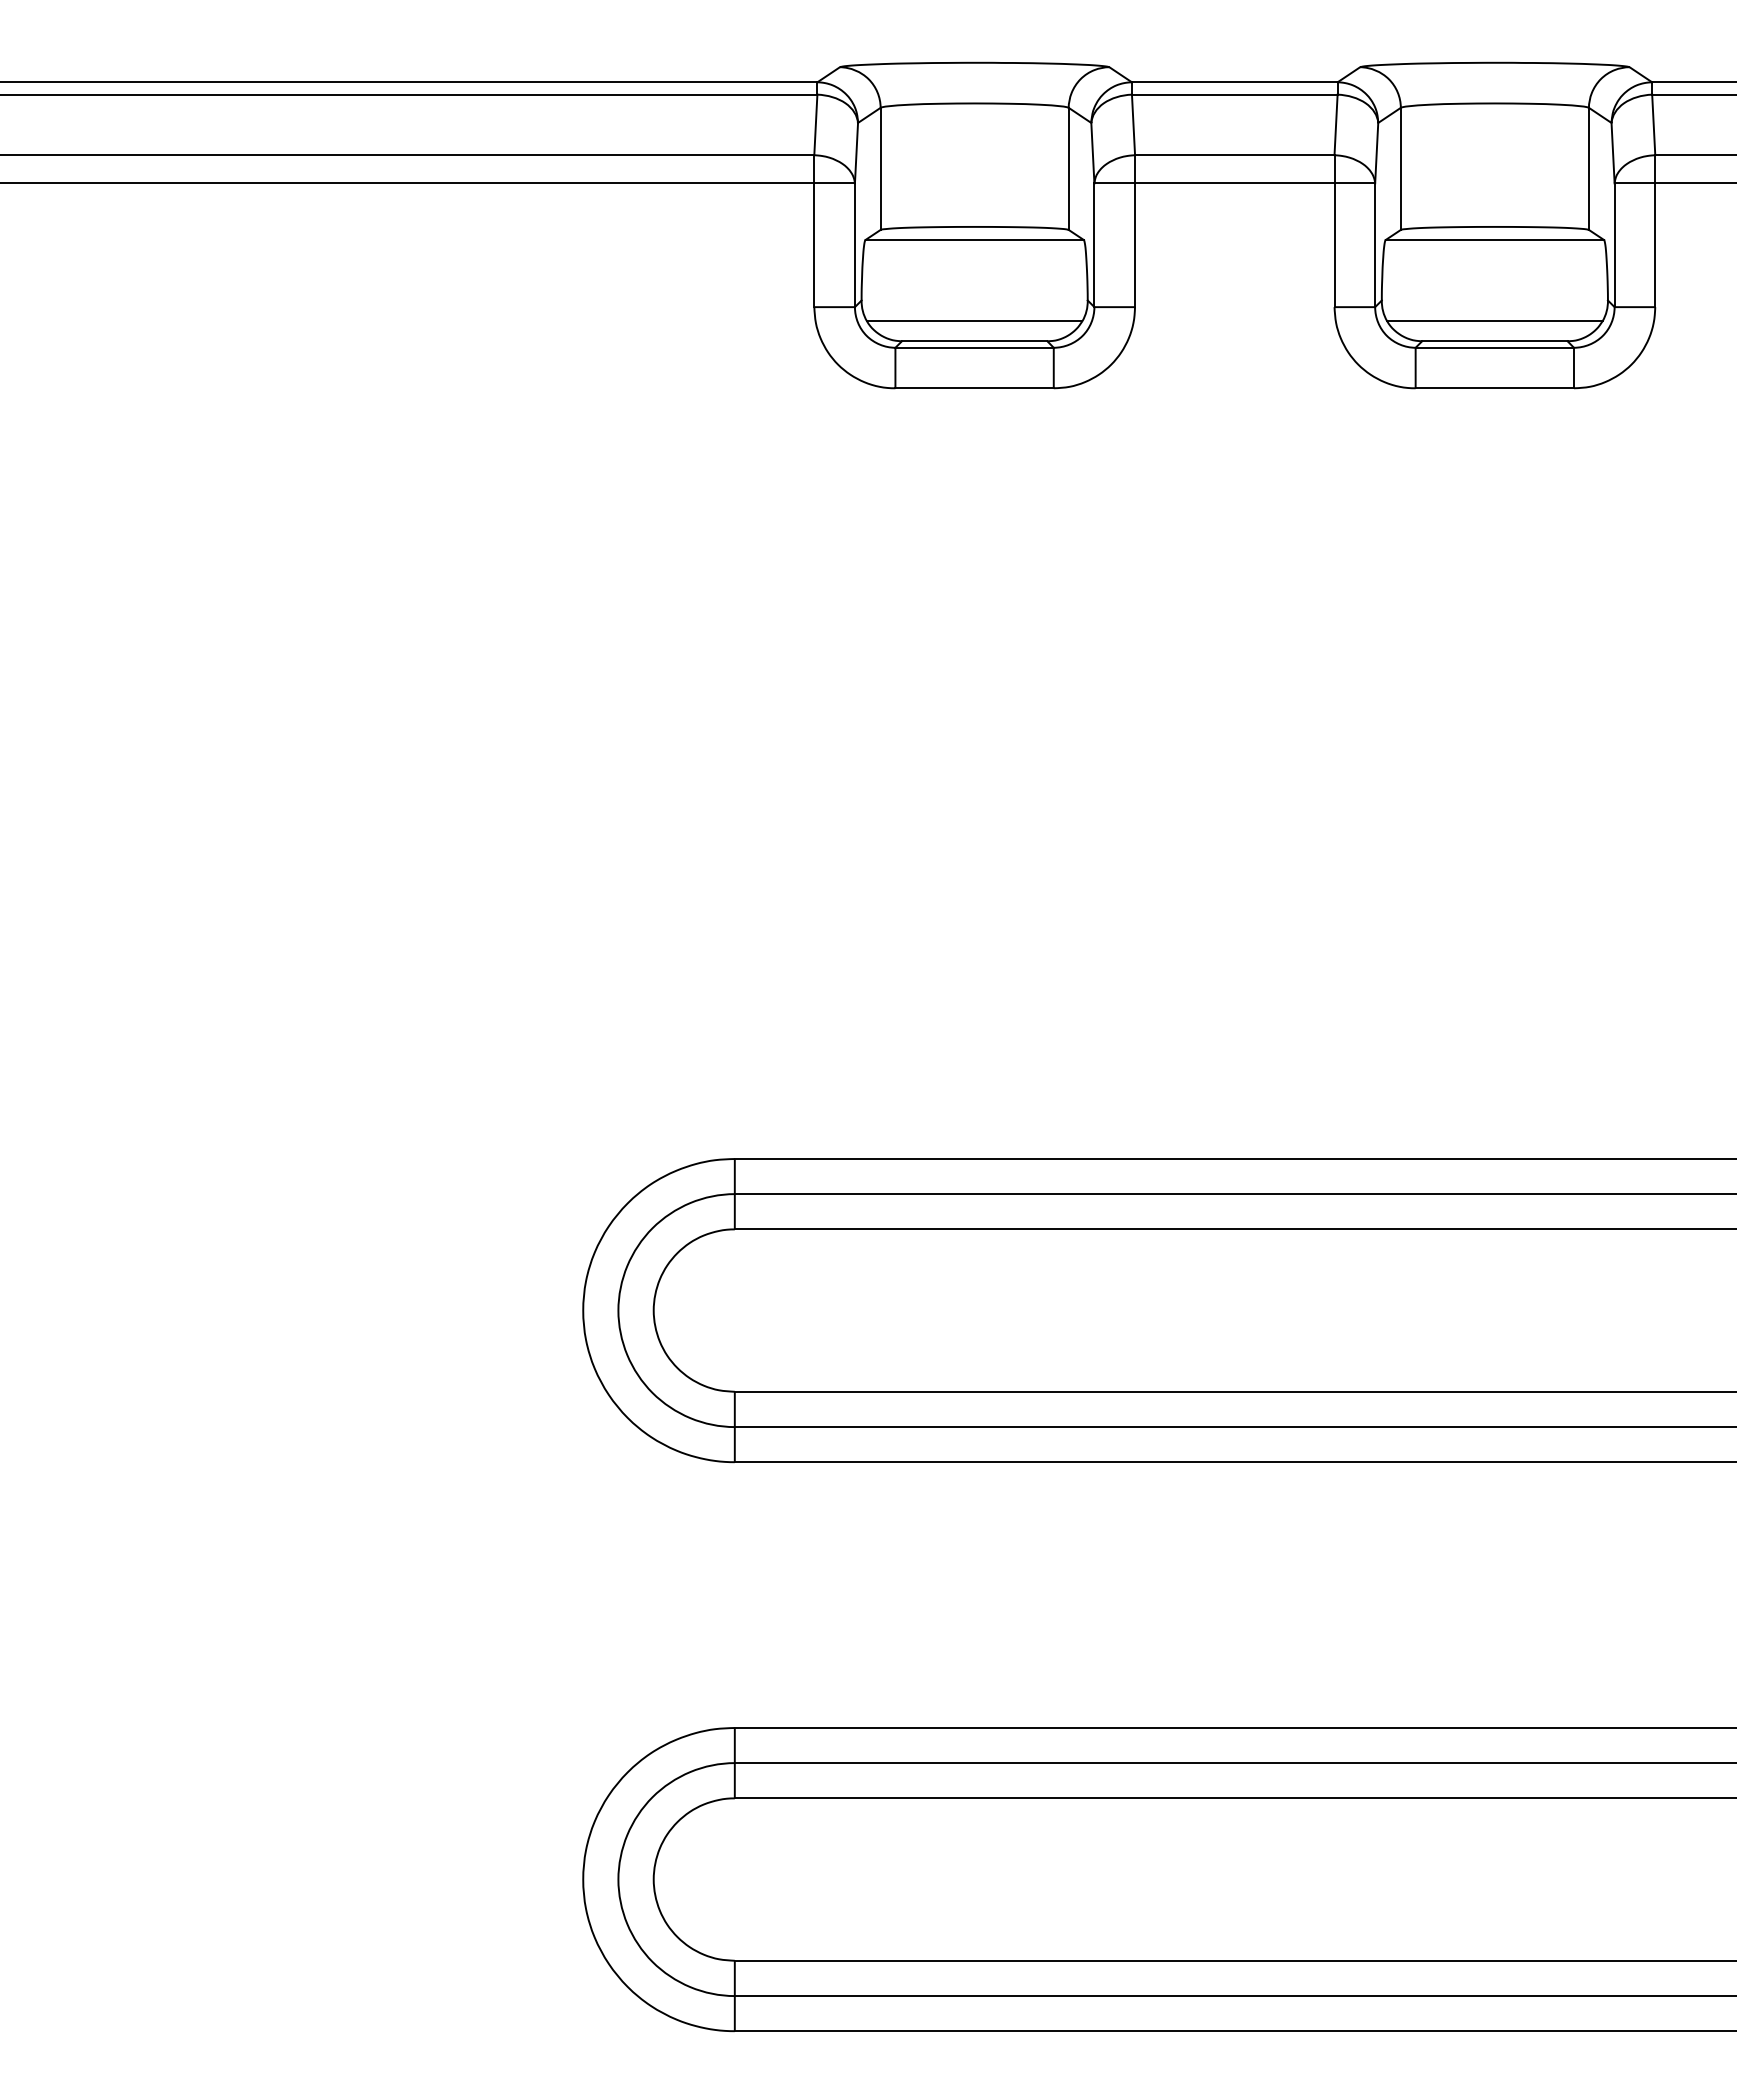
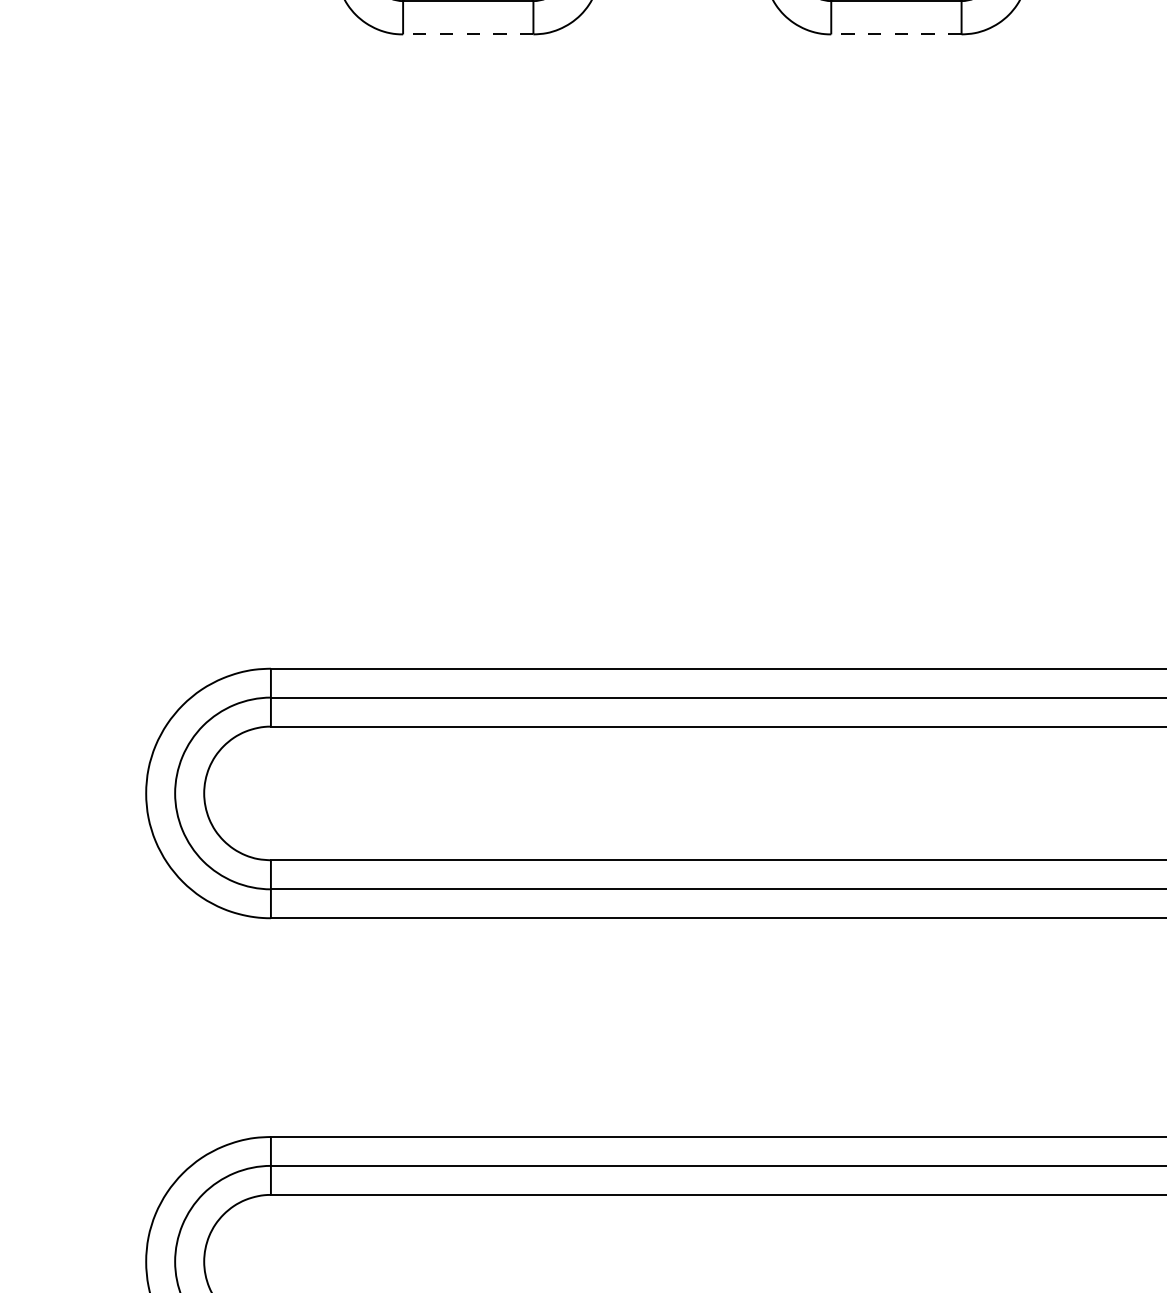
line: (974, 388) -> (468, 34), solid -> dashed
line: (1494, 388) -> (896, 34), solid -> dashed

